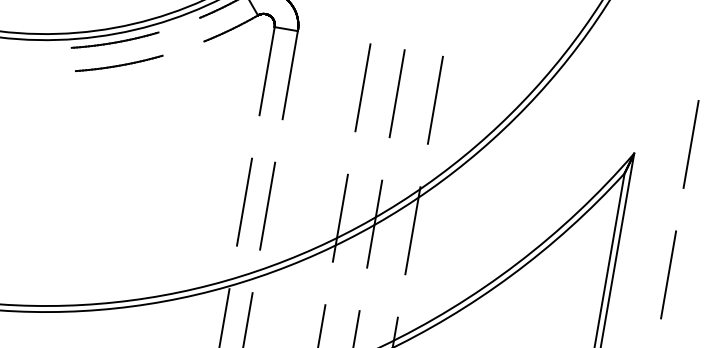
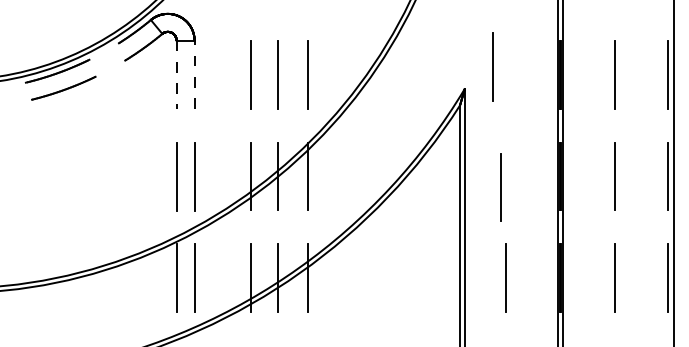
line: (266, 72) -> (176, 75), solid -> dashed
line: (290, 74) -> (194, 74), solid -> dashed
line: (689, 143) -> (492, 66), moved
line: (667, 274) -> (500, 187), moved

